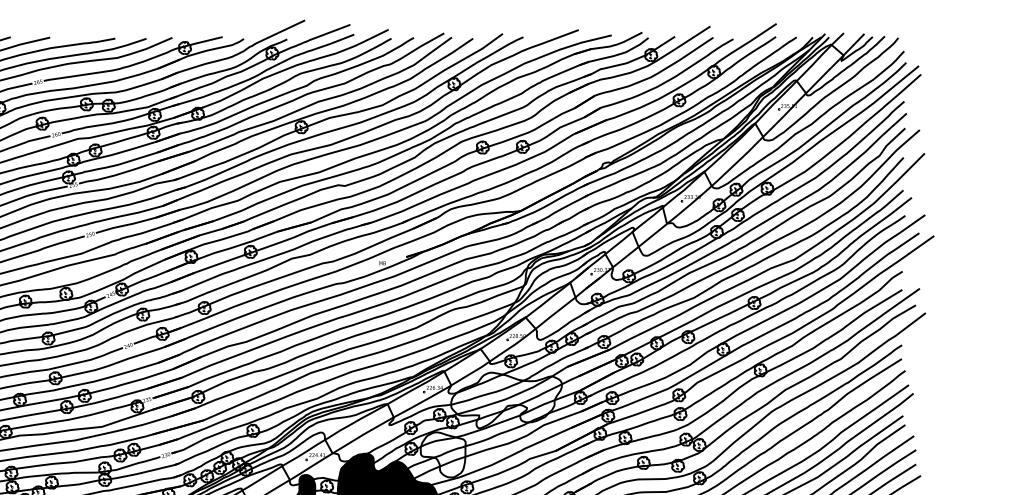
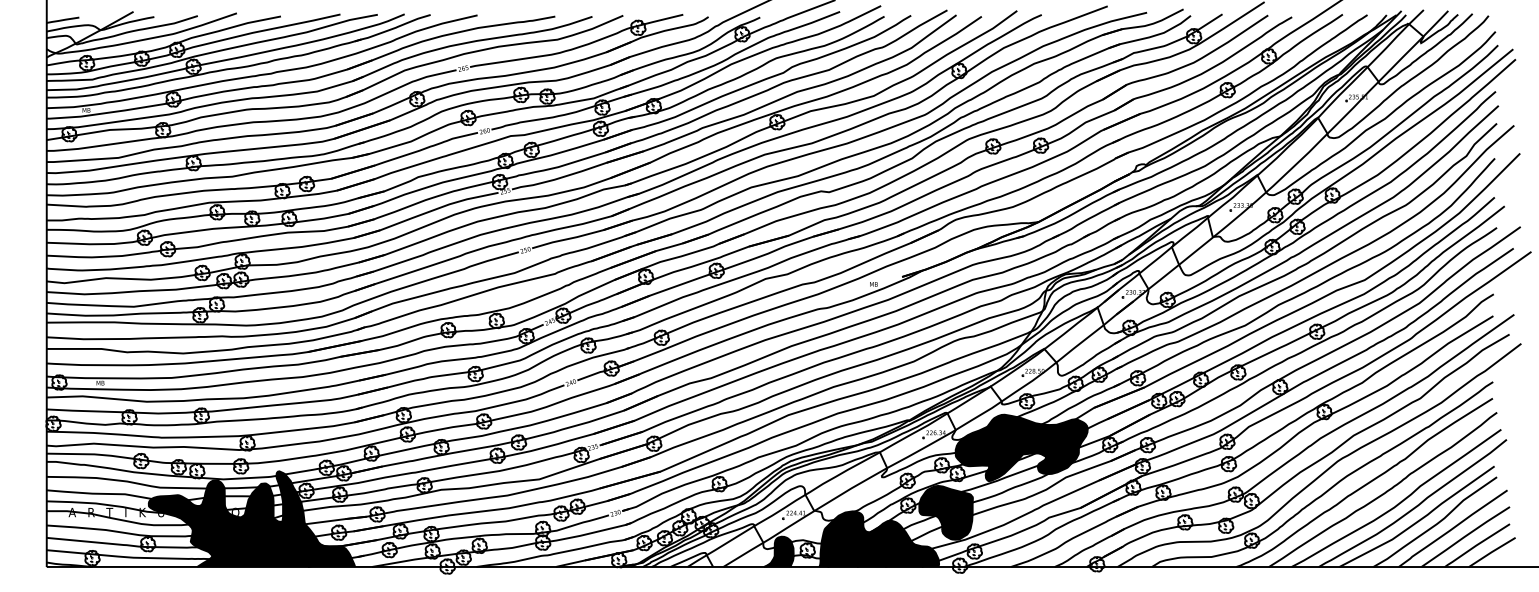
fill: (506, 400) -> (1021, 447), added
fill: (442, 454) -> (945, 512), added

